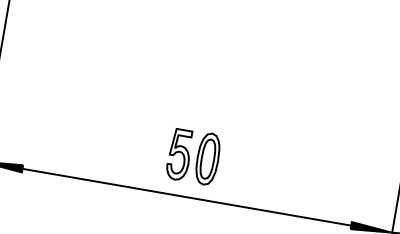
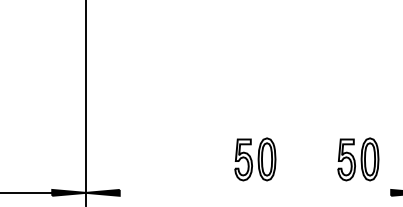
part: (318, 178) -> (358, 159), added
line: (187, 196) -> (255, 192), removed

